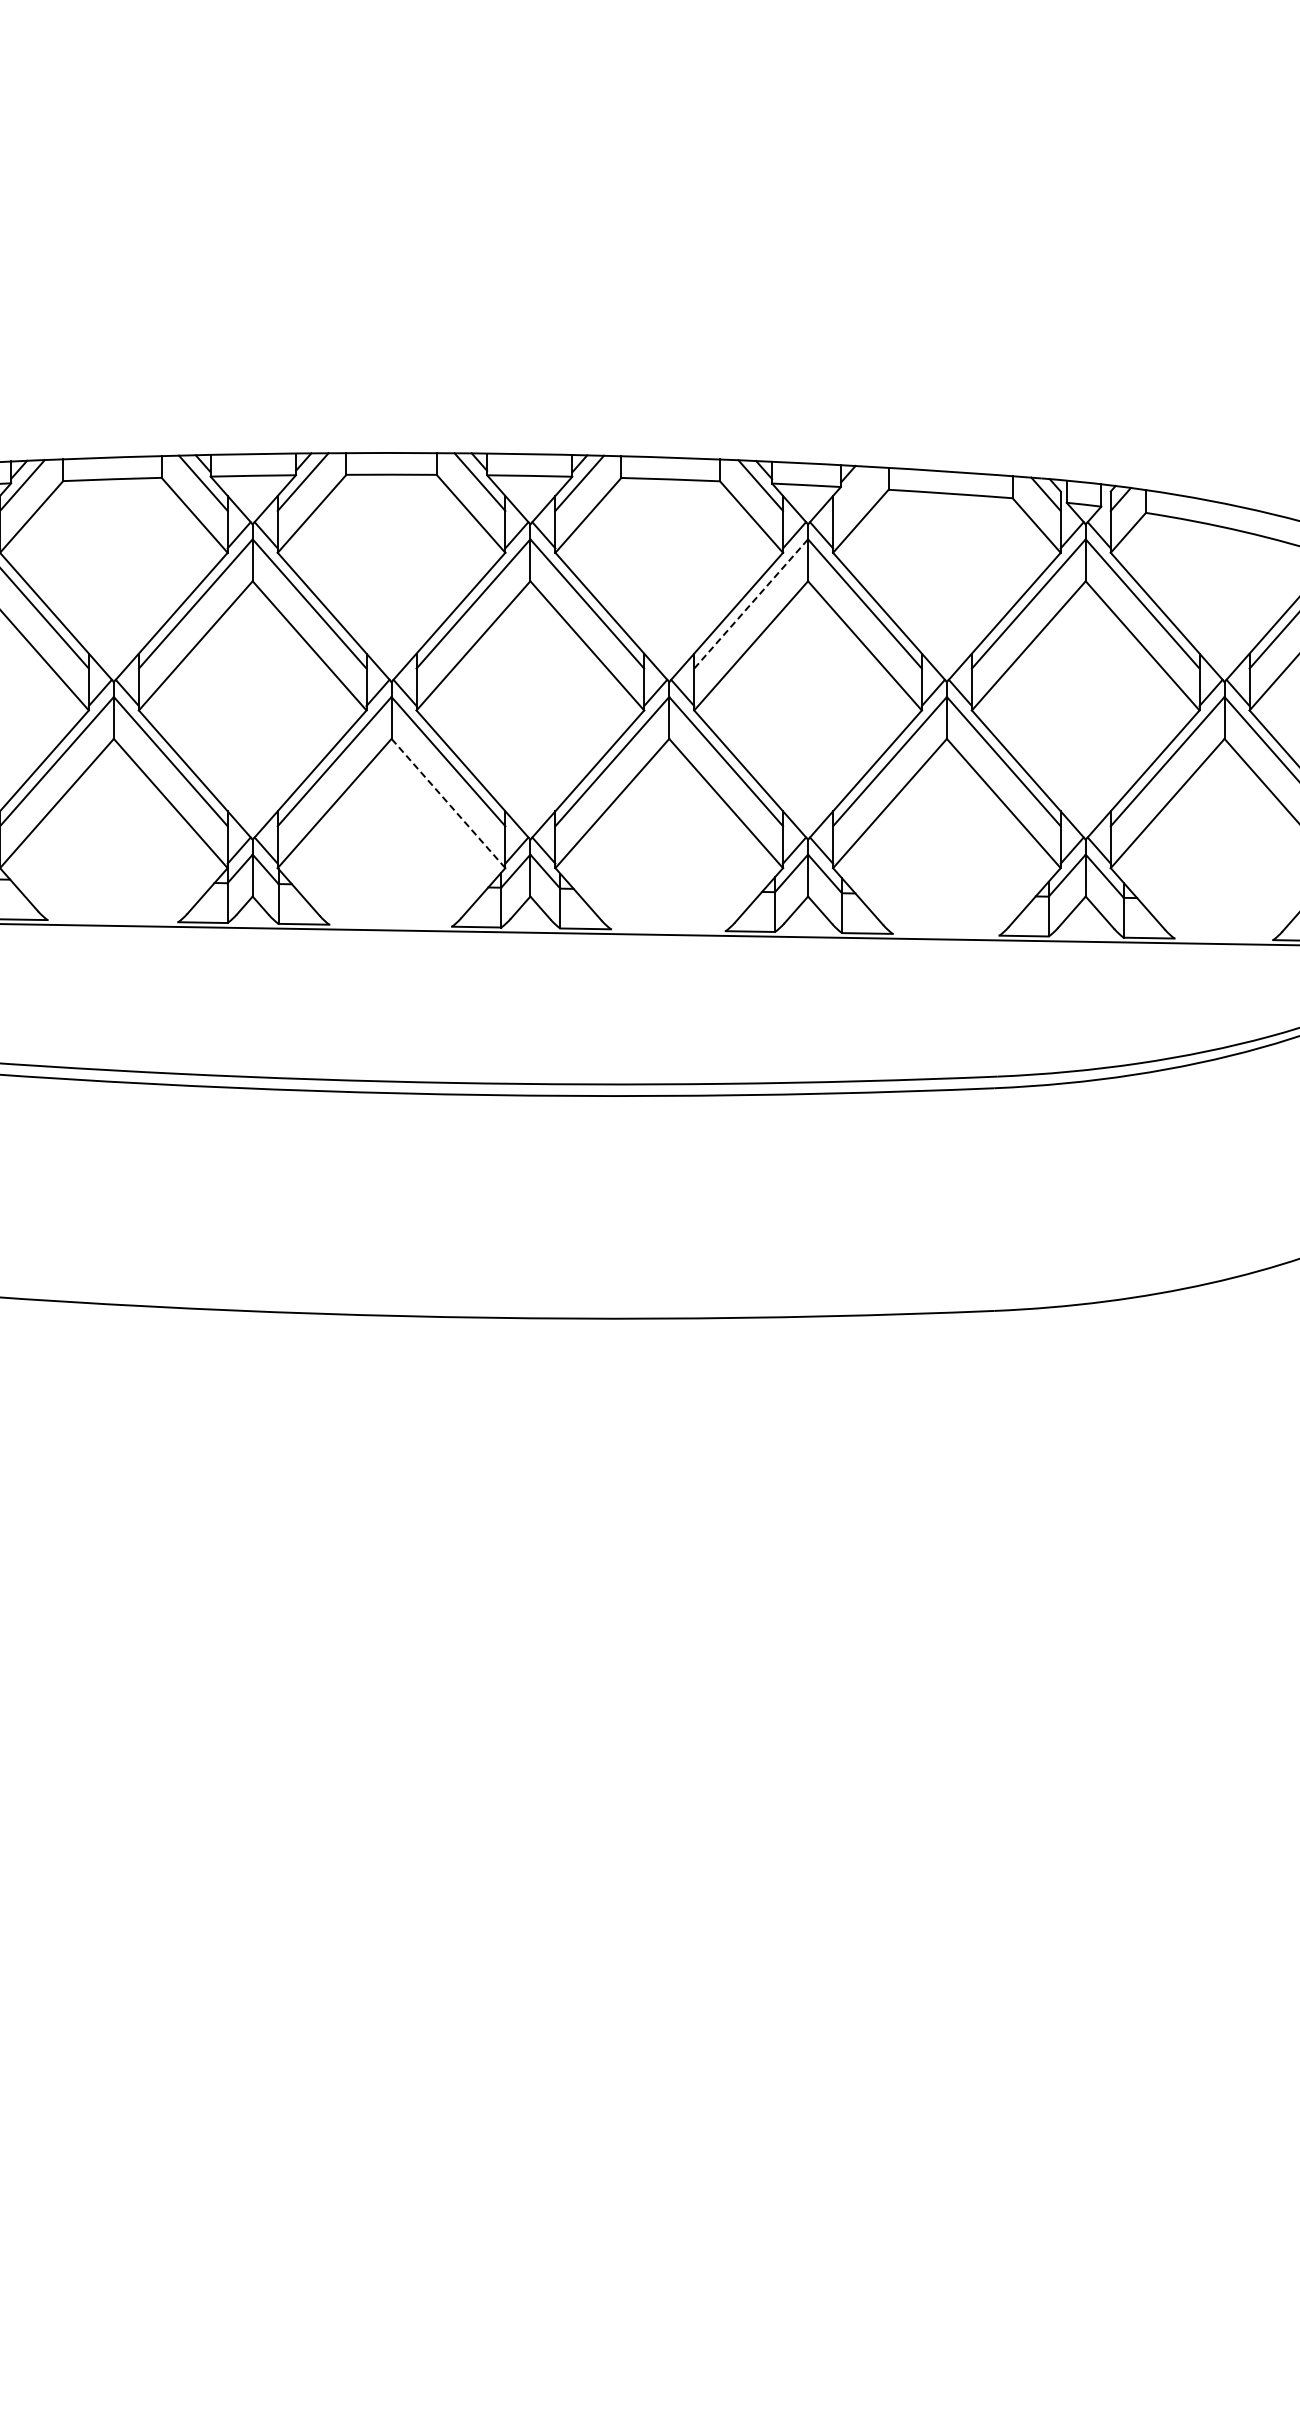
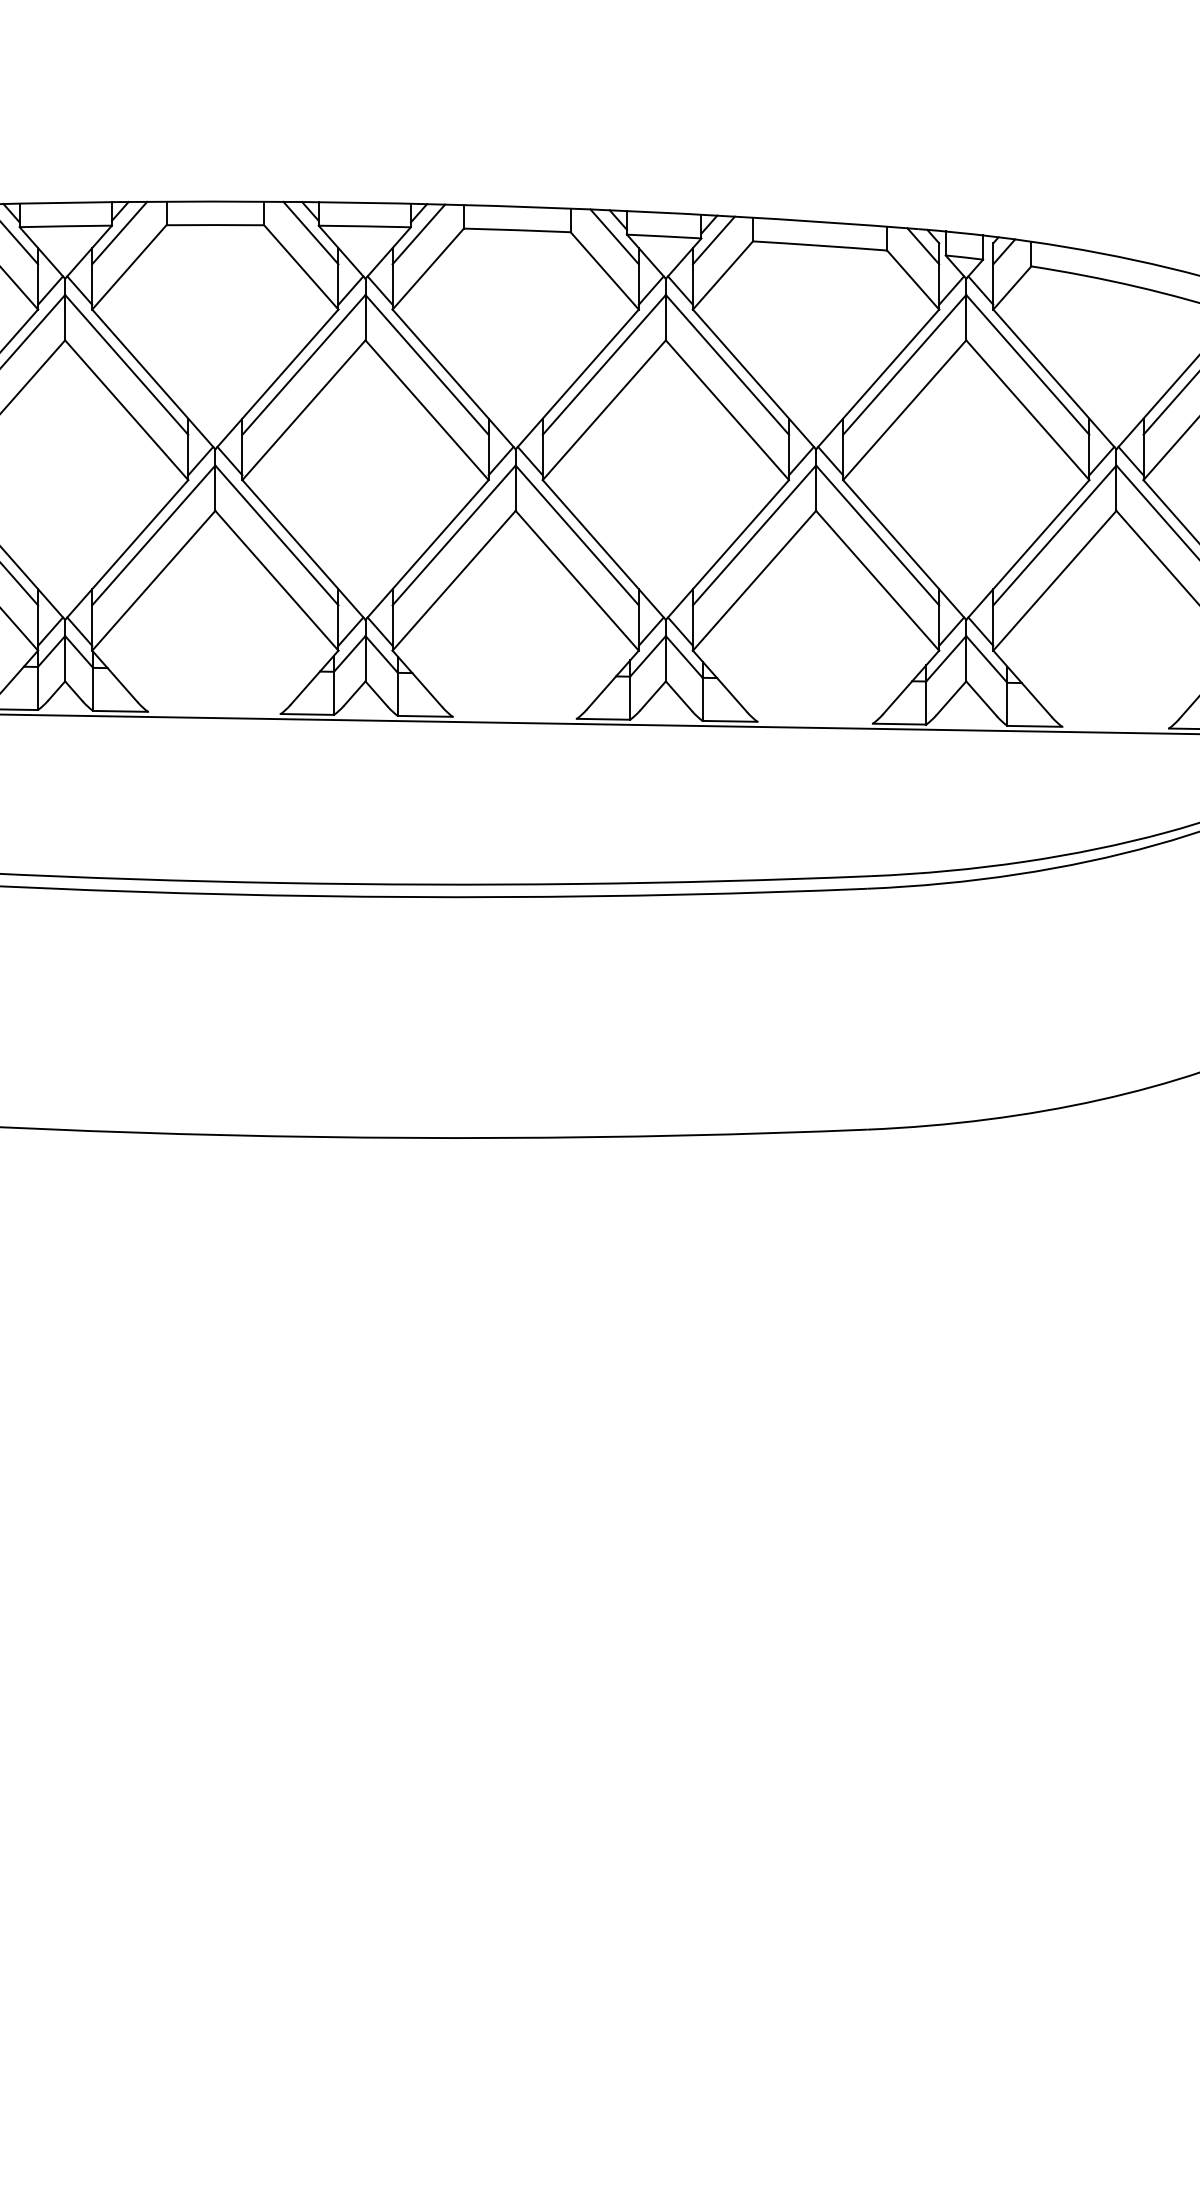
line: (852, 488) -> (713, 240), added
line: (751, 603) -> (604, 364), dashed -> solid
line: (448, 803) -> (276, 580), dashed -> solid

